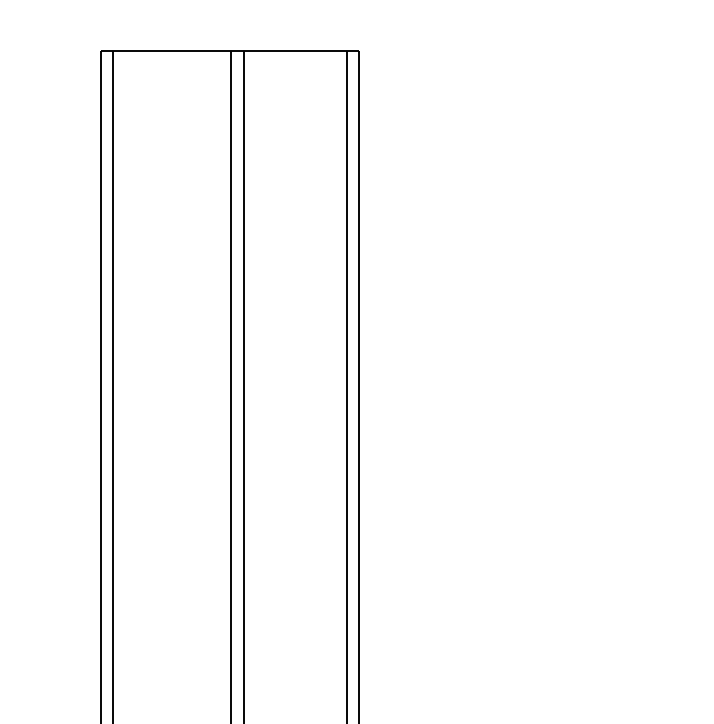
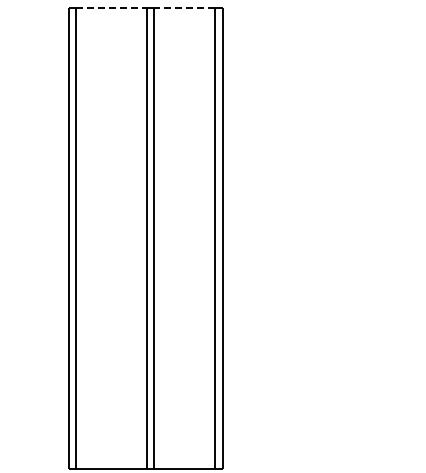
line: (172, 50) -> (111, 7), solid -> dashed
line: (295, 50) -> (184, 7), solid -> dashed

